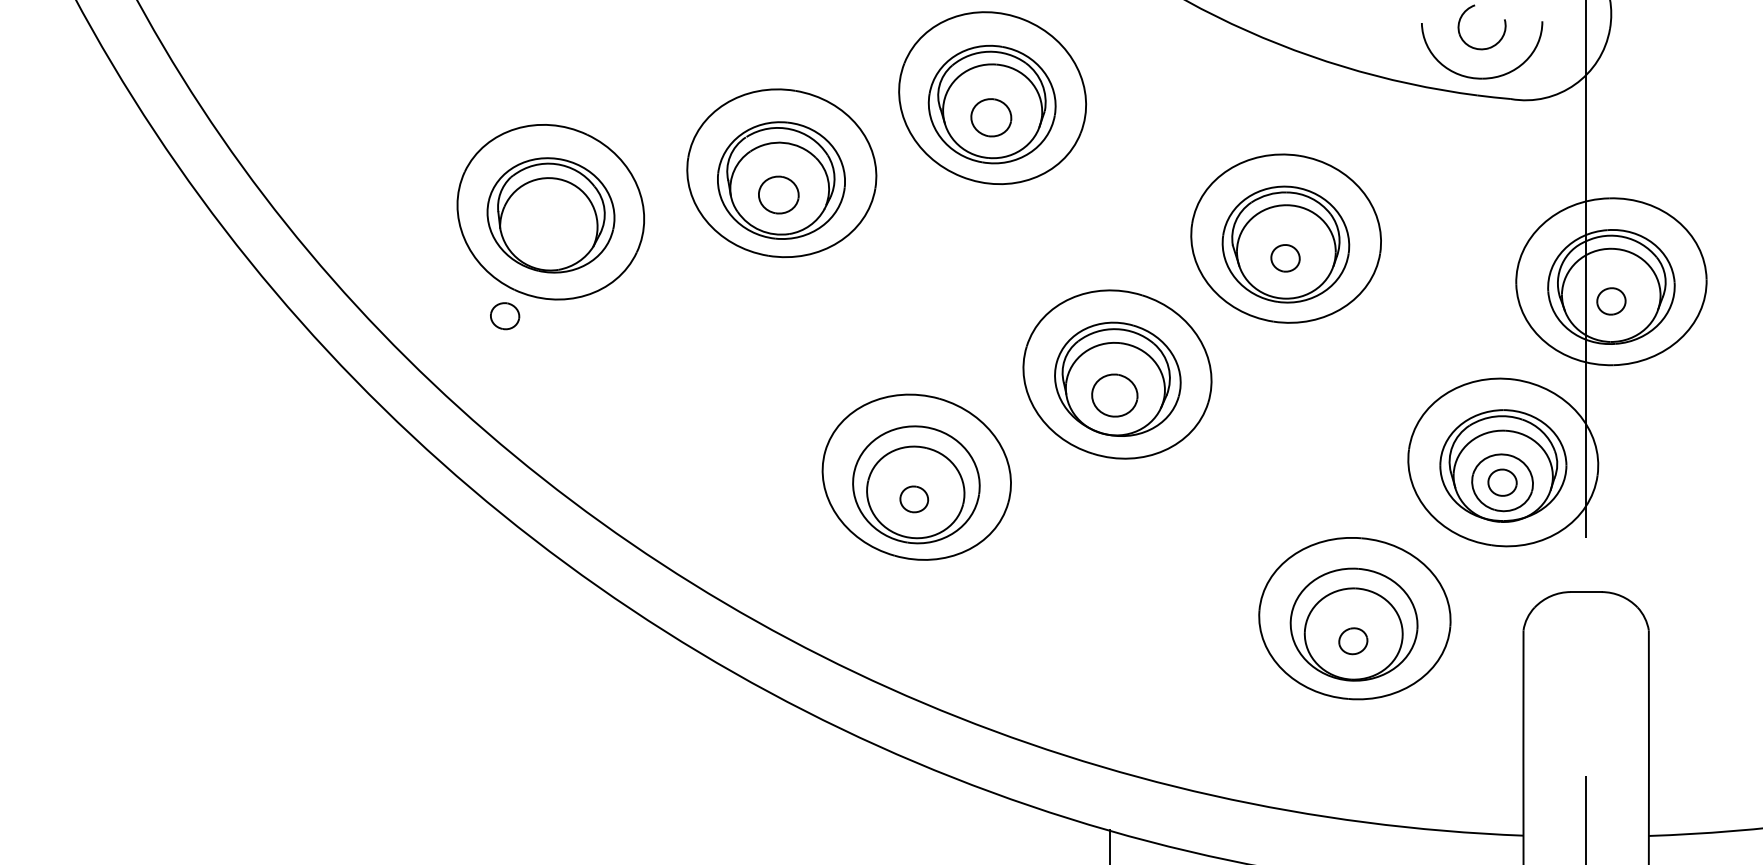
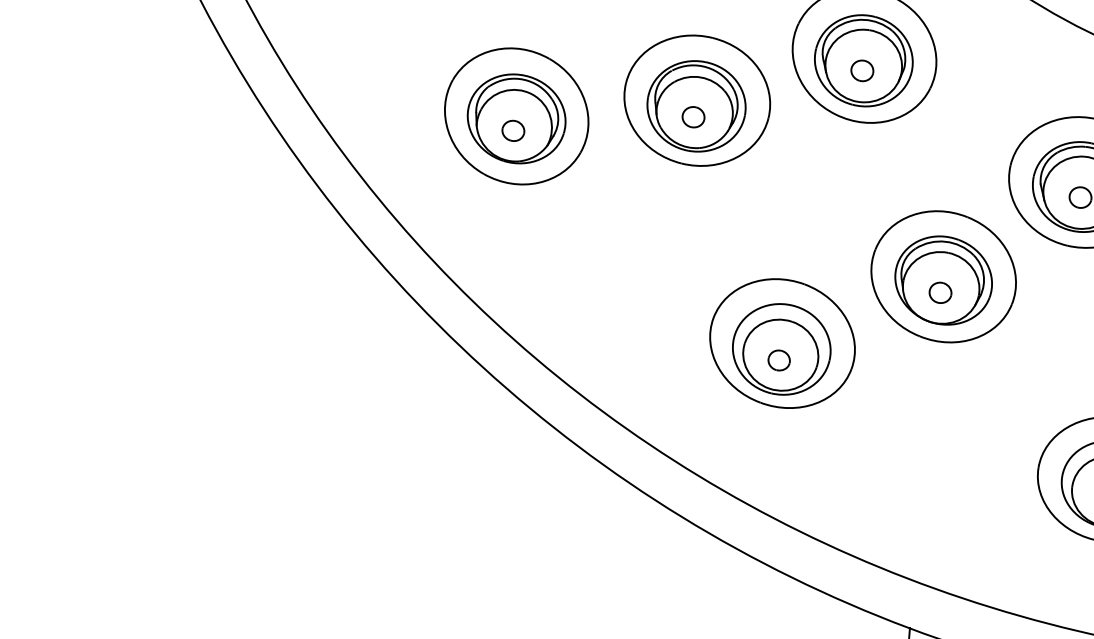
part: (991, 117) -> (862, 70), size x0.71
part: (778, 194) -> (693, 116), size x0.71
part: (505, 316) -> (513, 131), moved
part: (1115, 395) -> (940, 292), size x0.62

